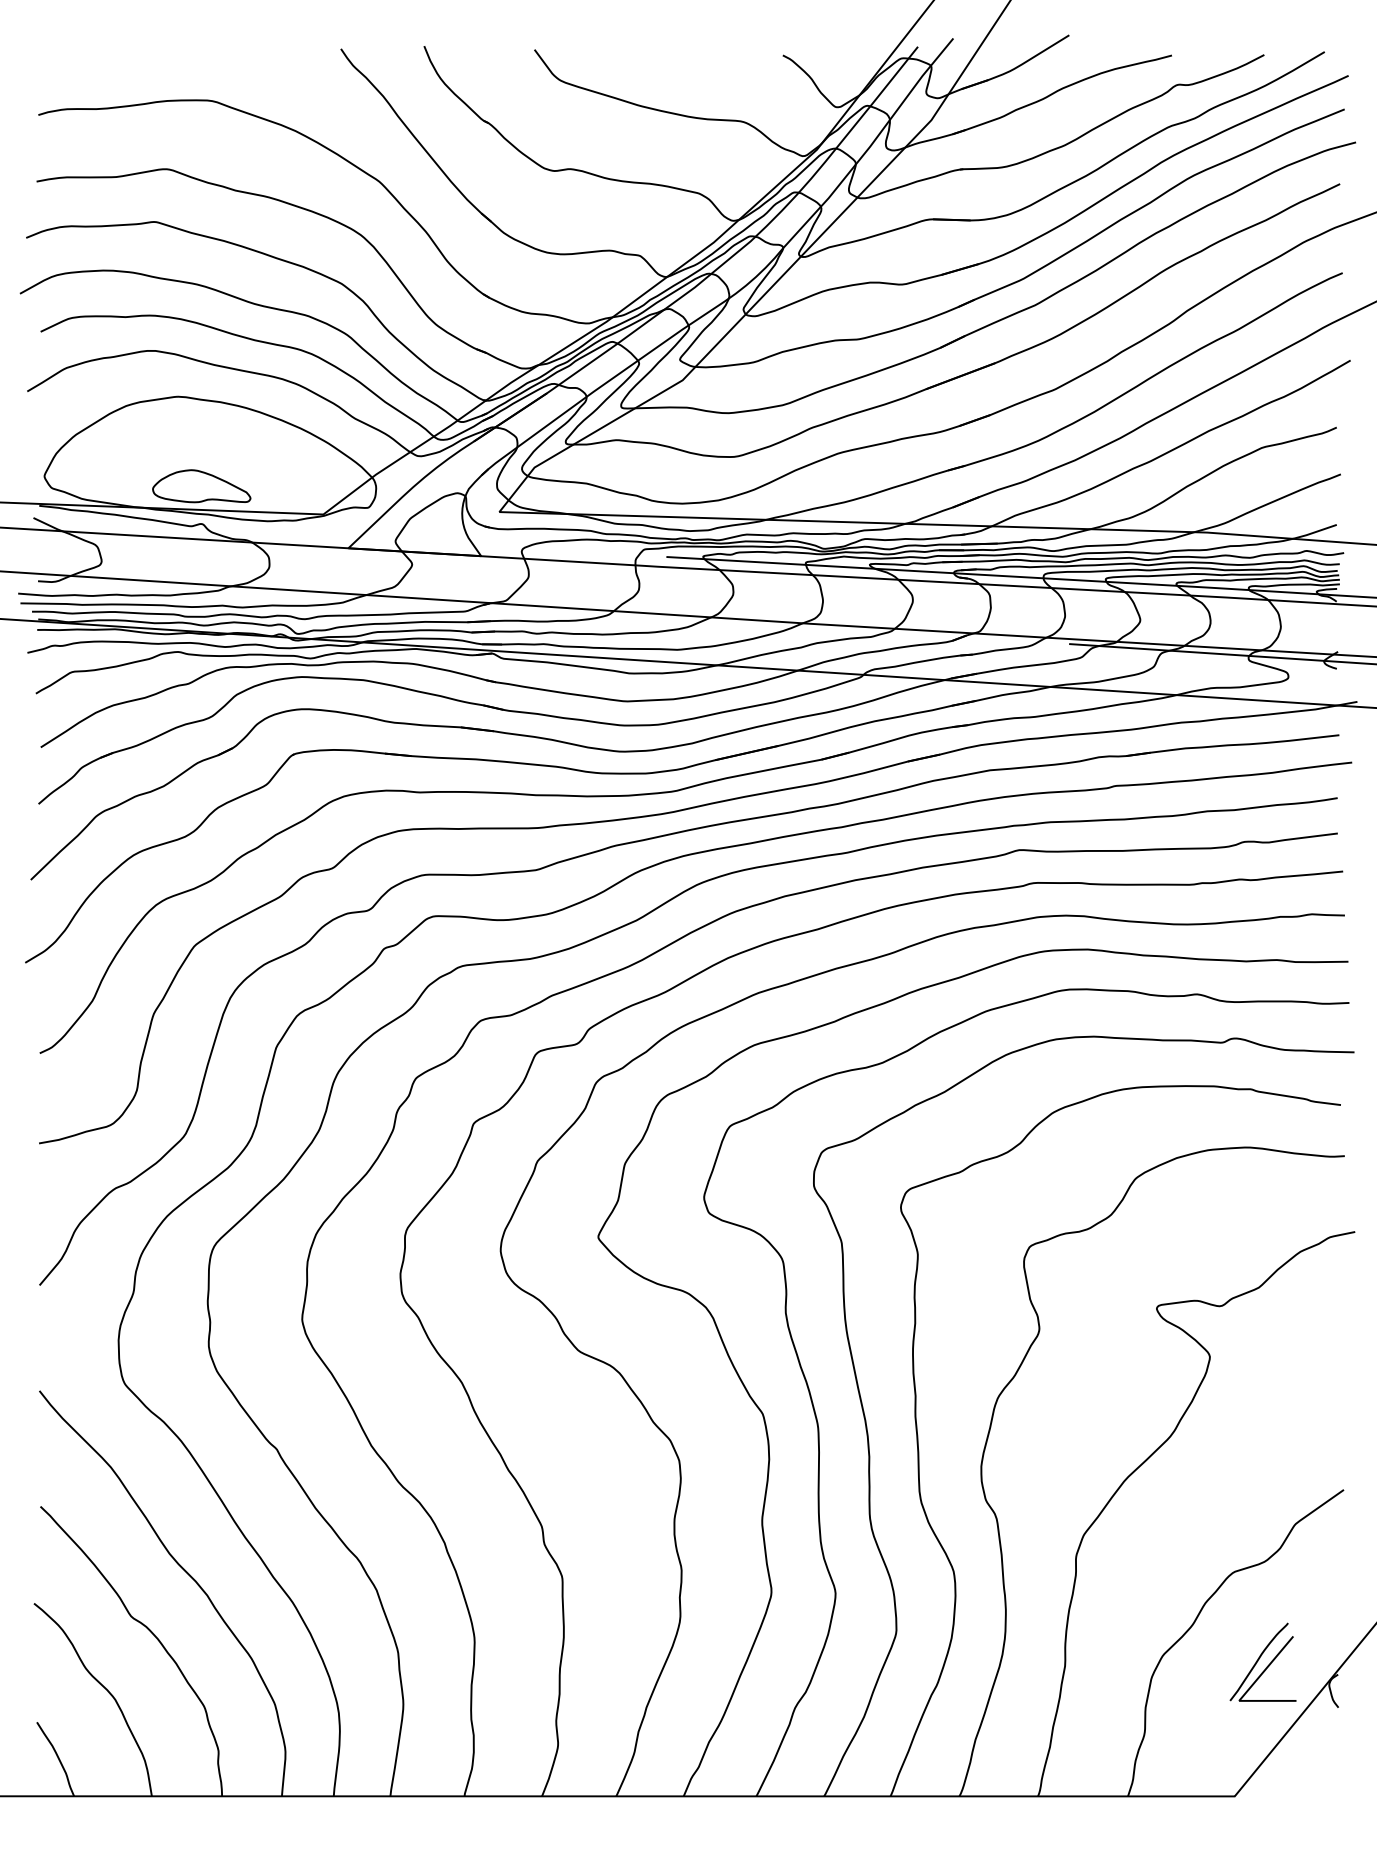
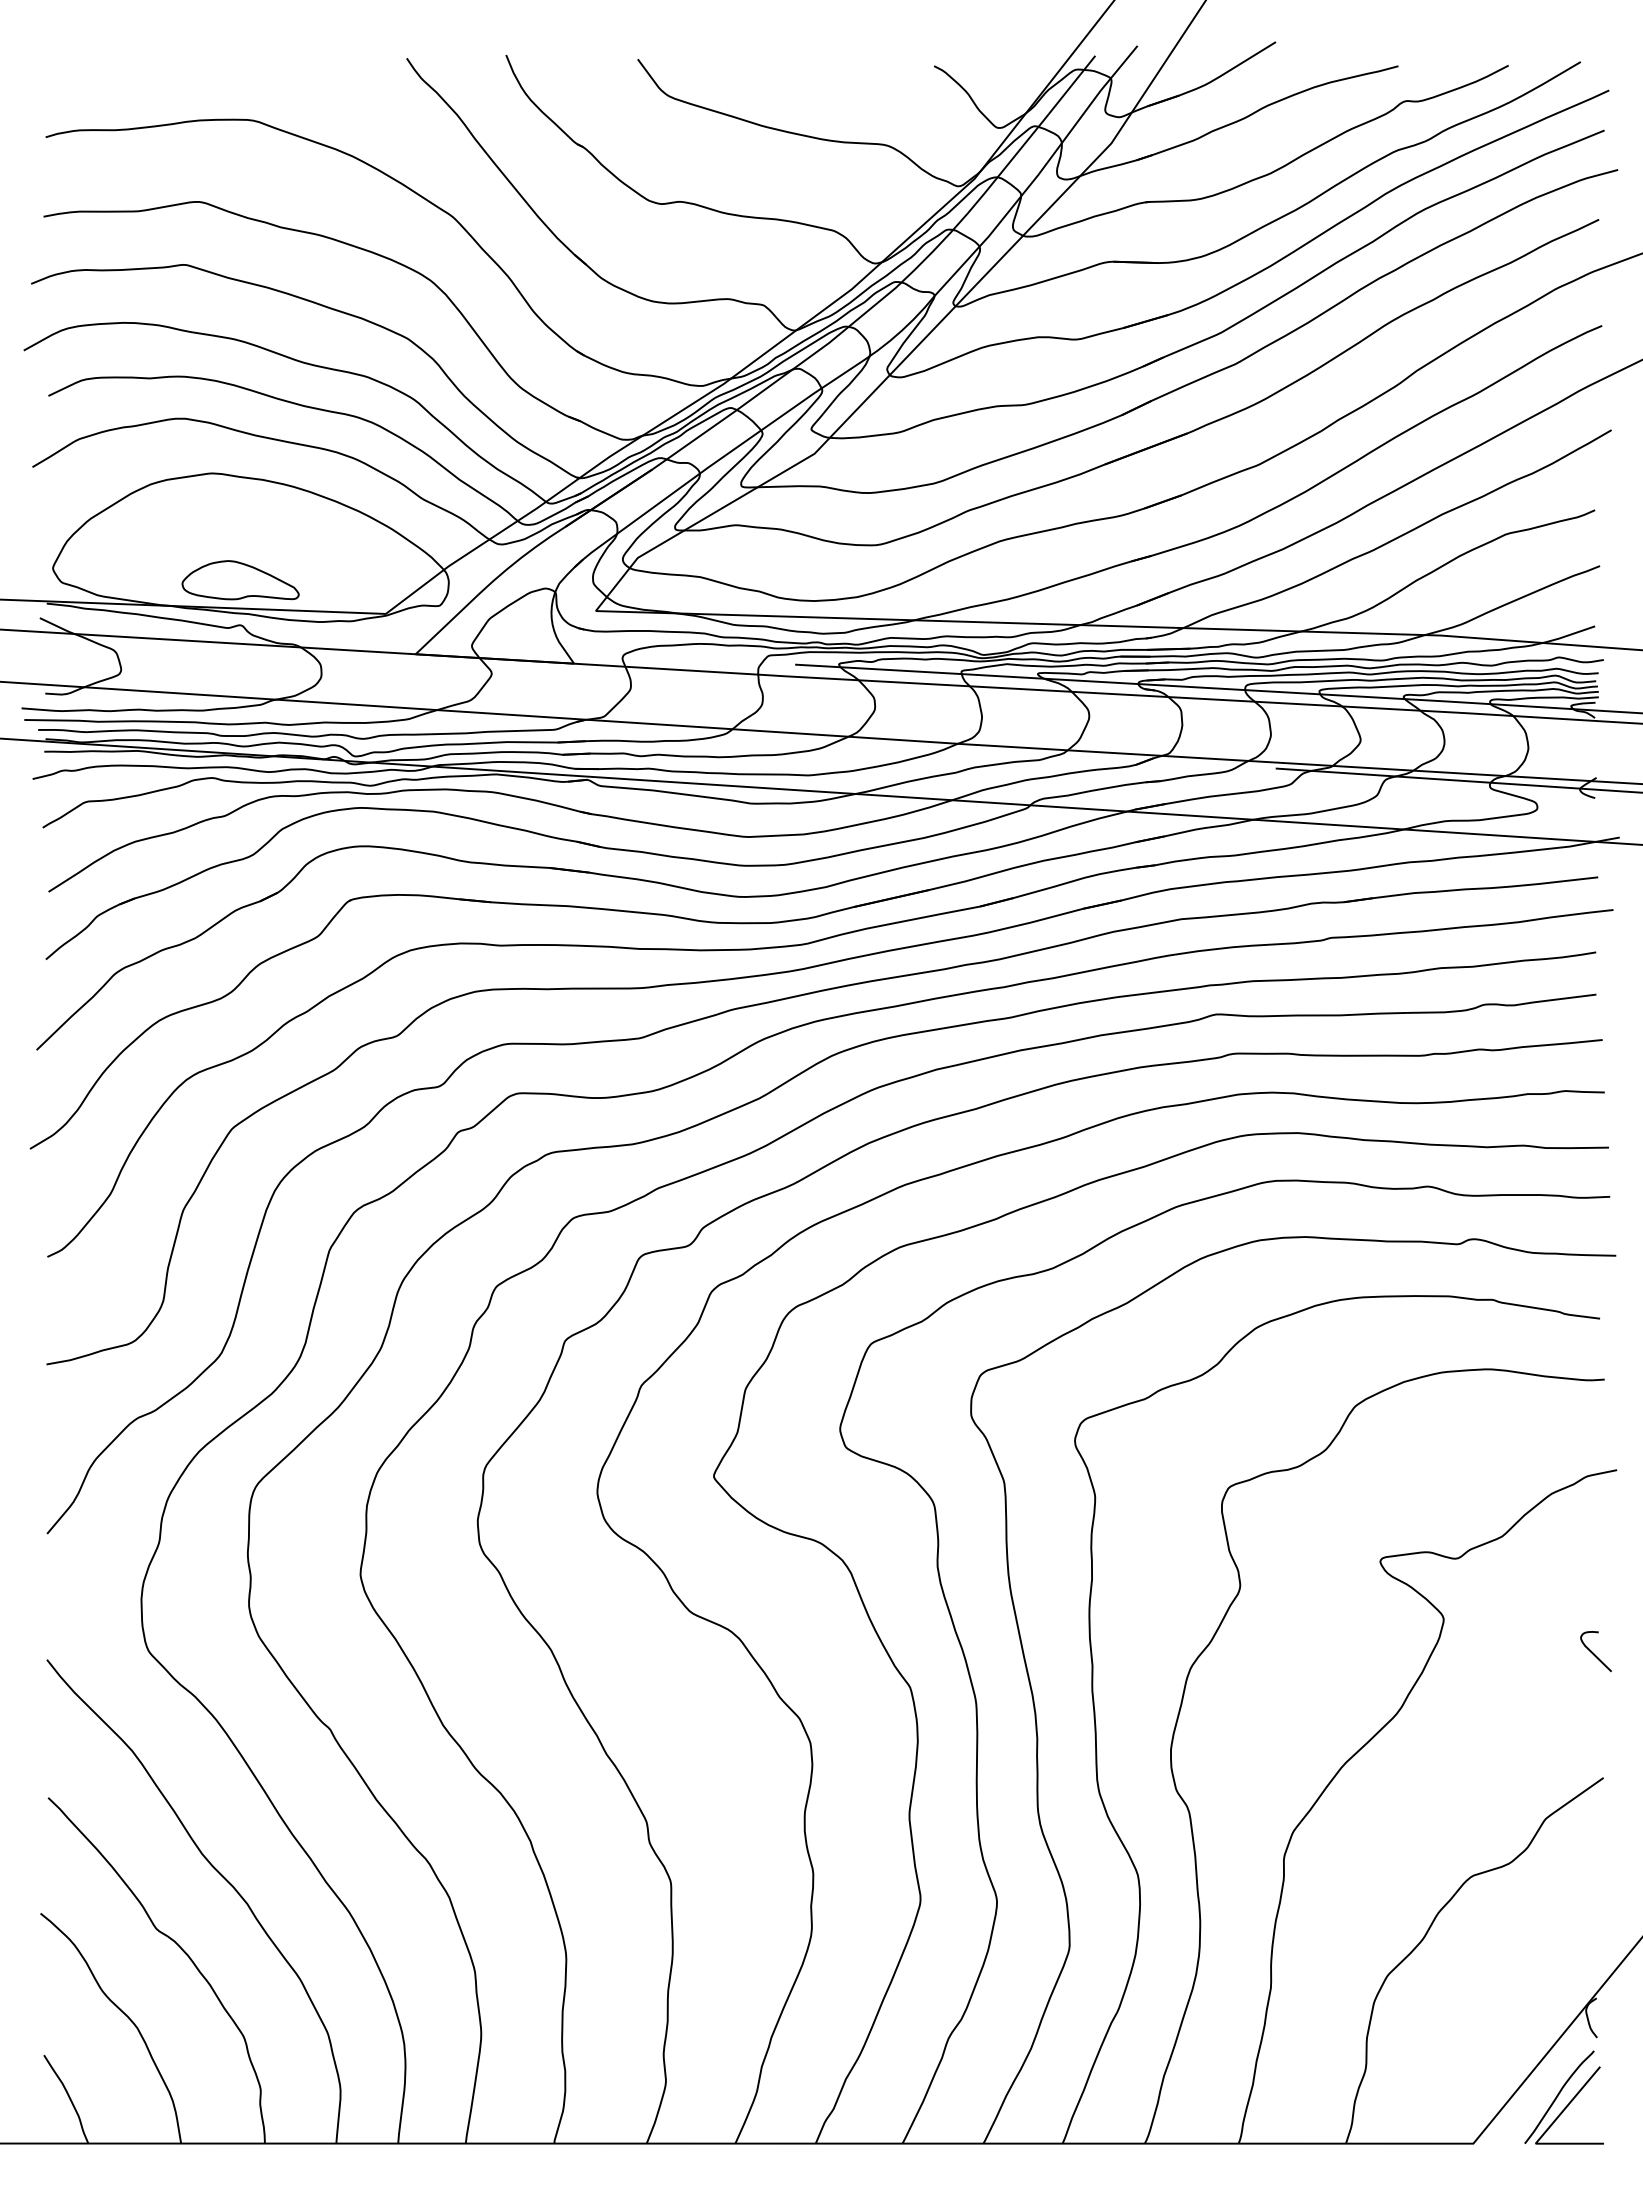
curve: (1335, 1384) -> (1593, 1652), added
part: (1262, 1662) -> (1563, 2097), moved

